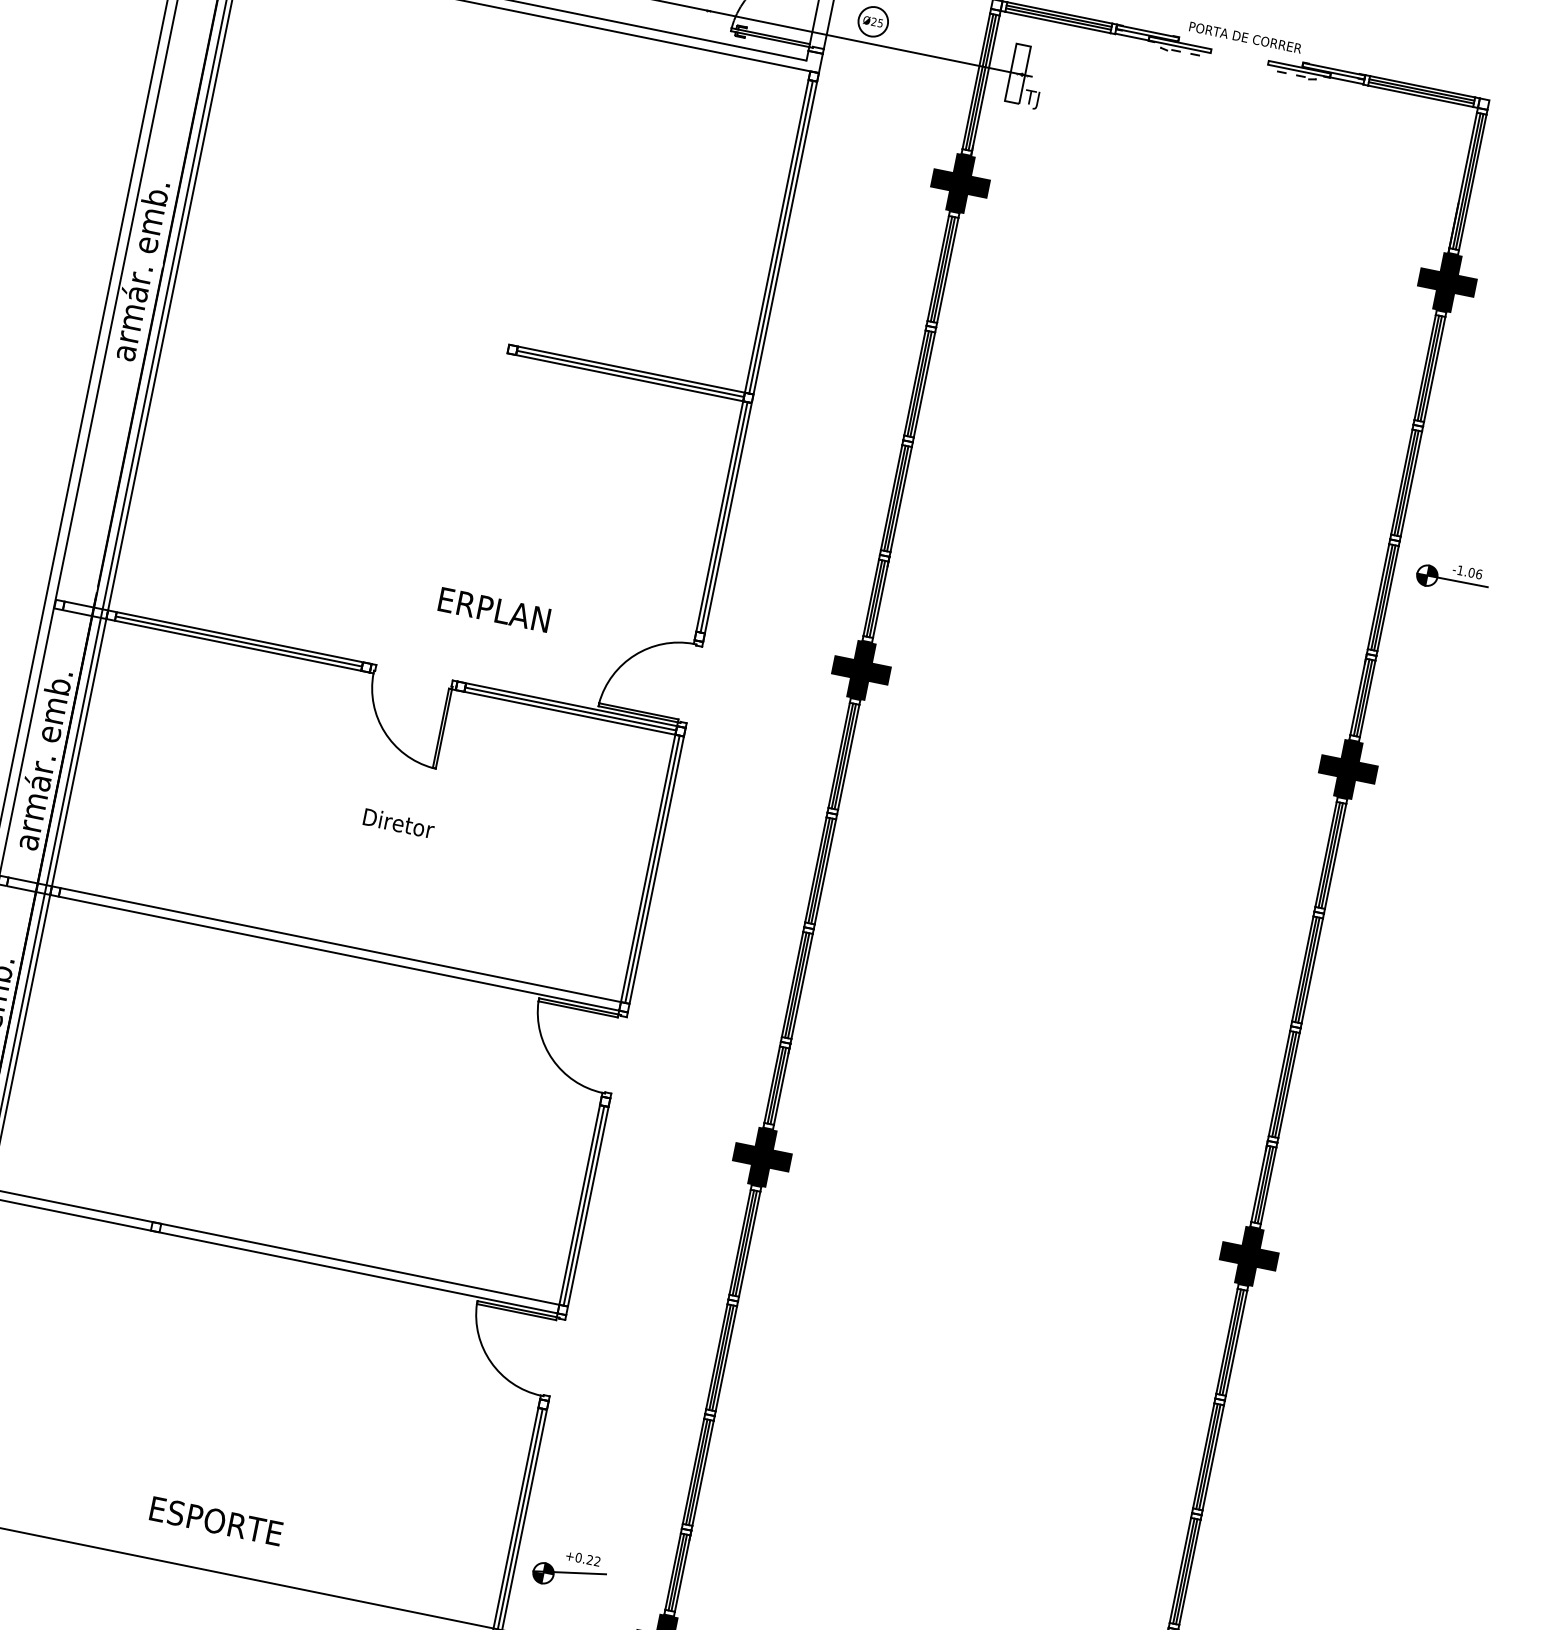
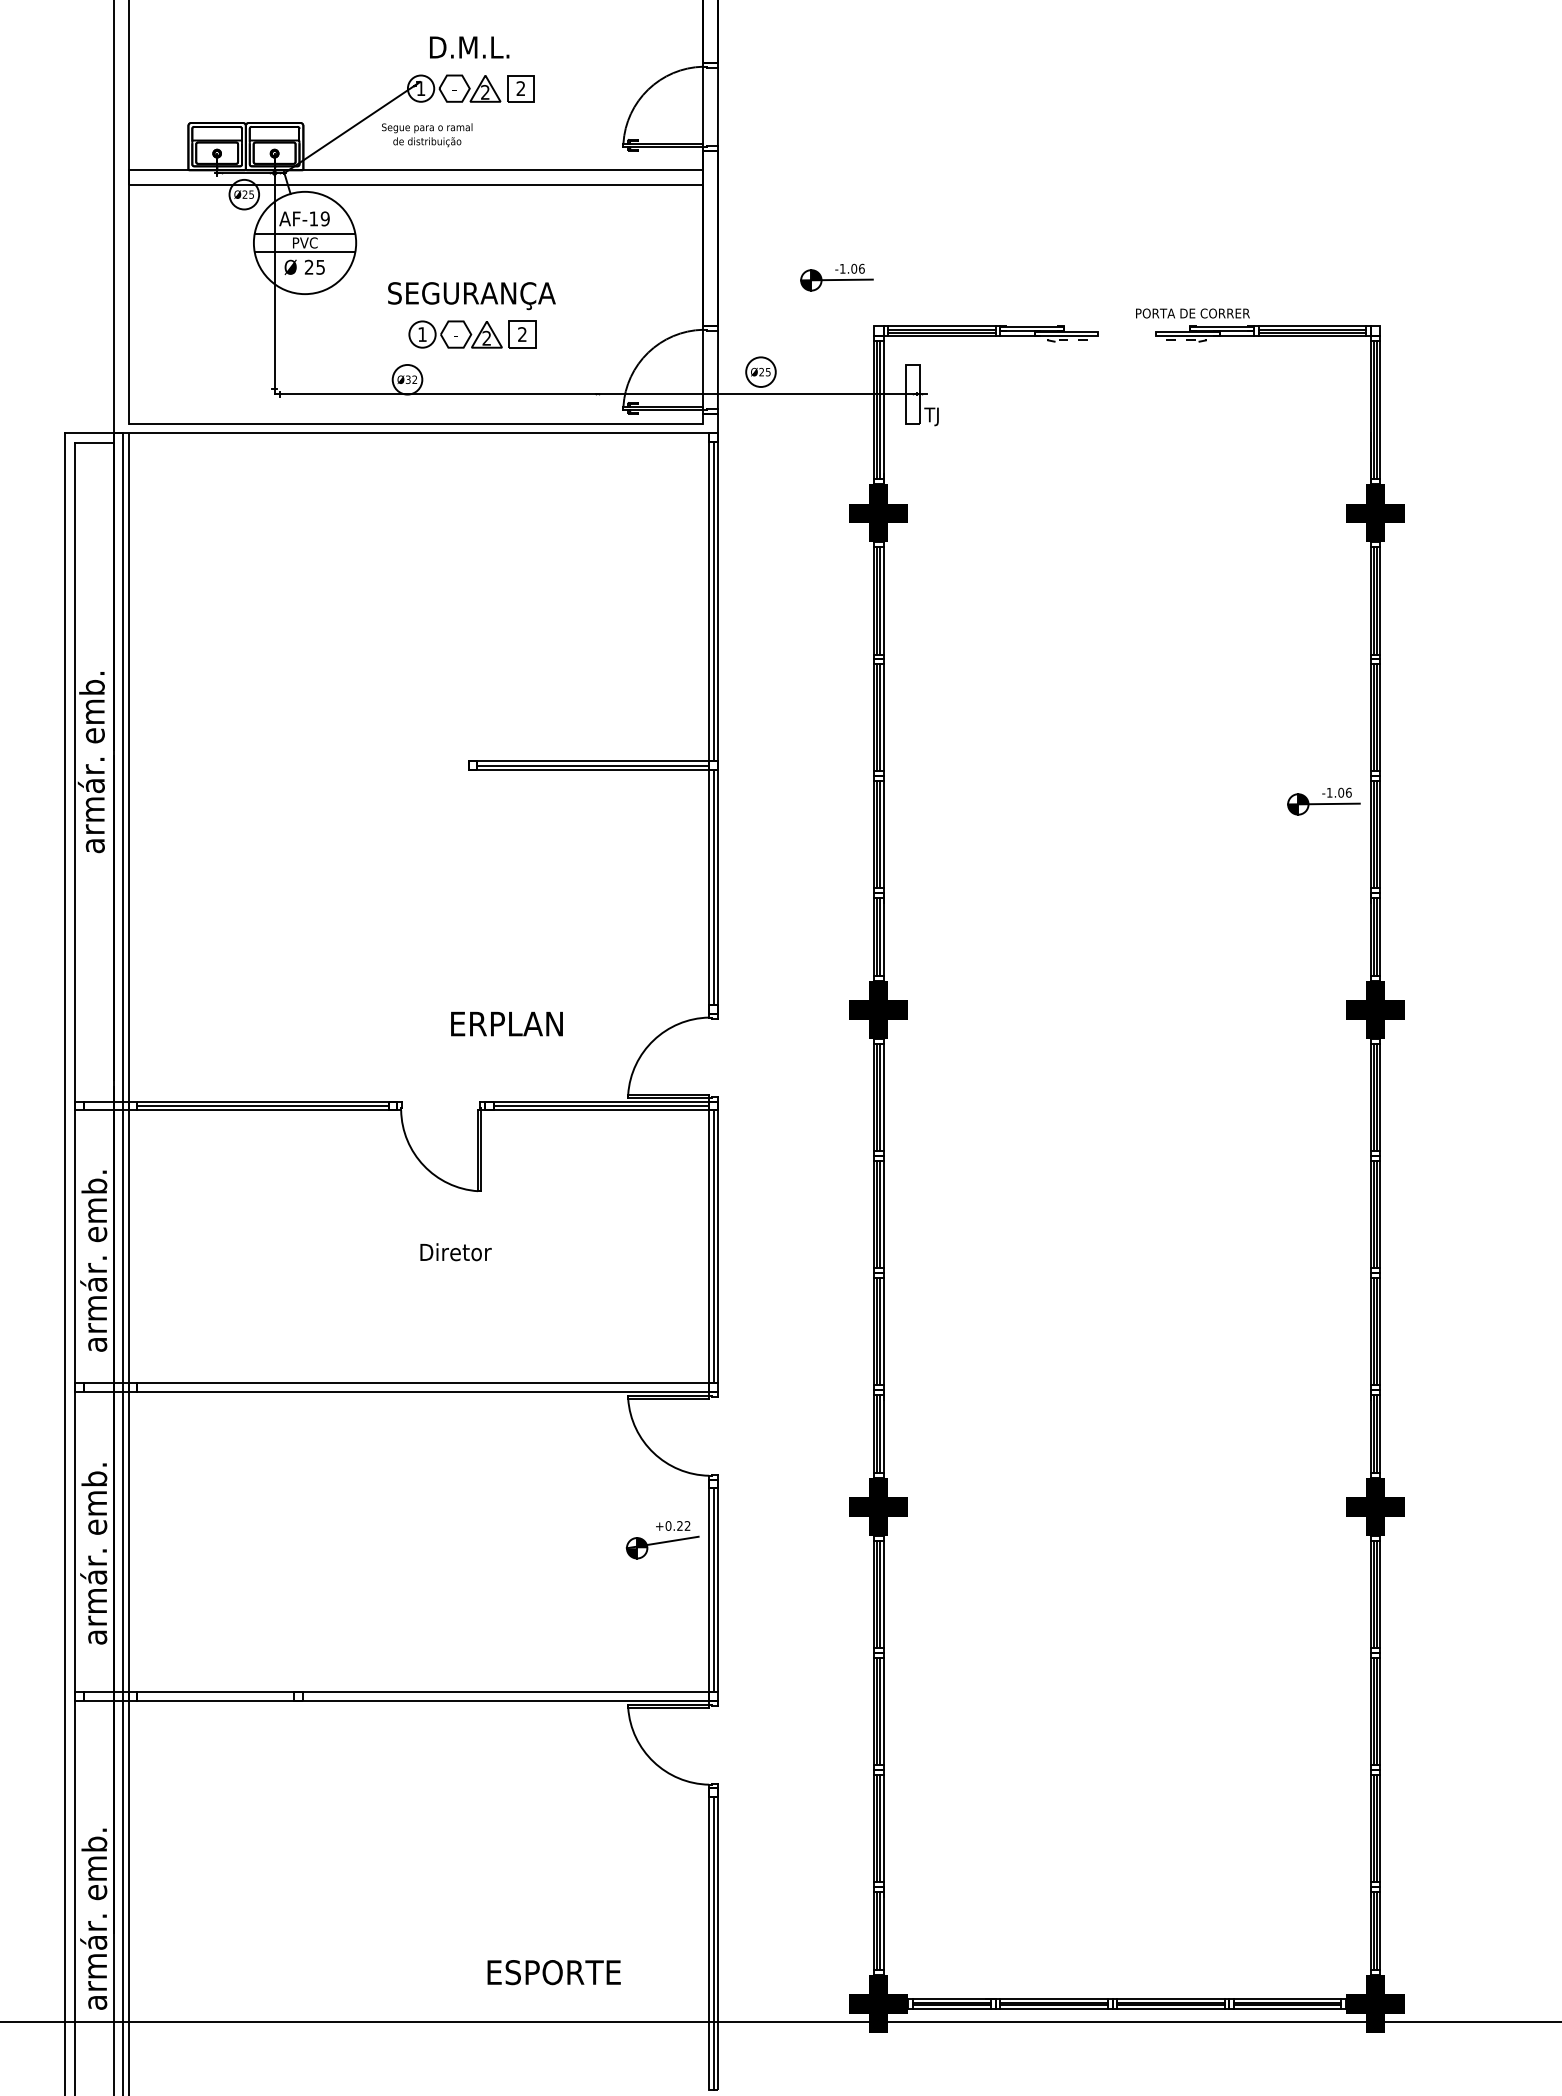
text: (1245, 37) -> (1192, 313), moved
part: (1452, 577) -> (1323, 801), moved
text: (215, 1521) -> (553, 1972), moved
part: (569, 1570) -> (662, 1540), moved

